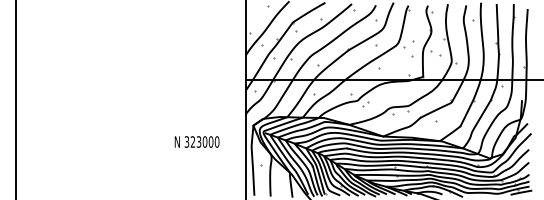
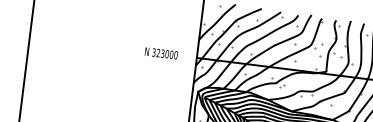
text: (196, 141) -> (161, 53), moved

